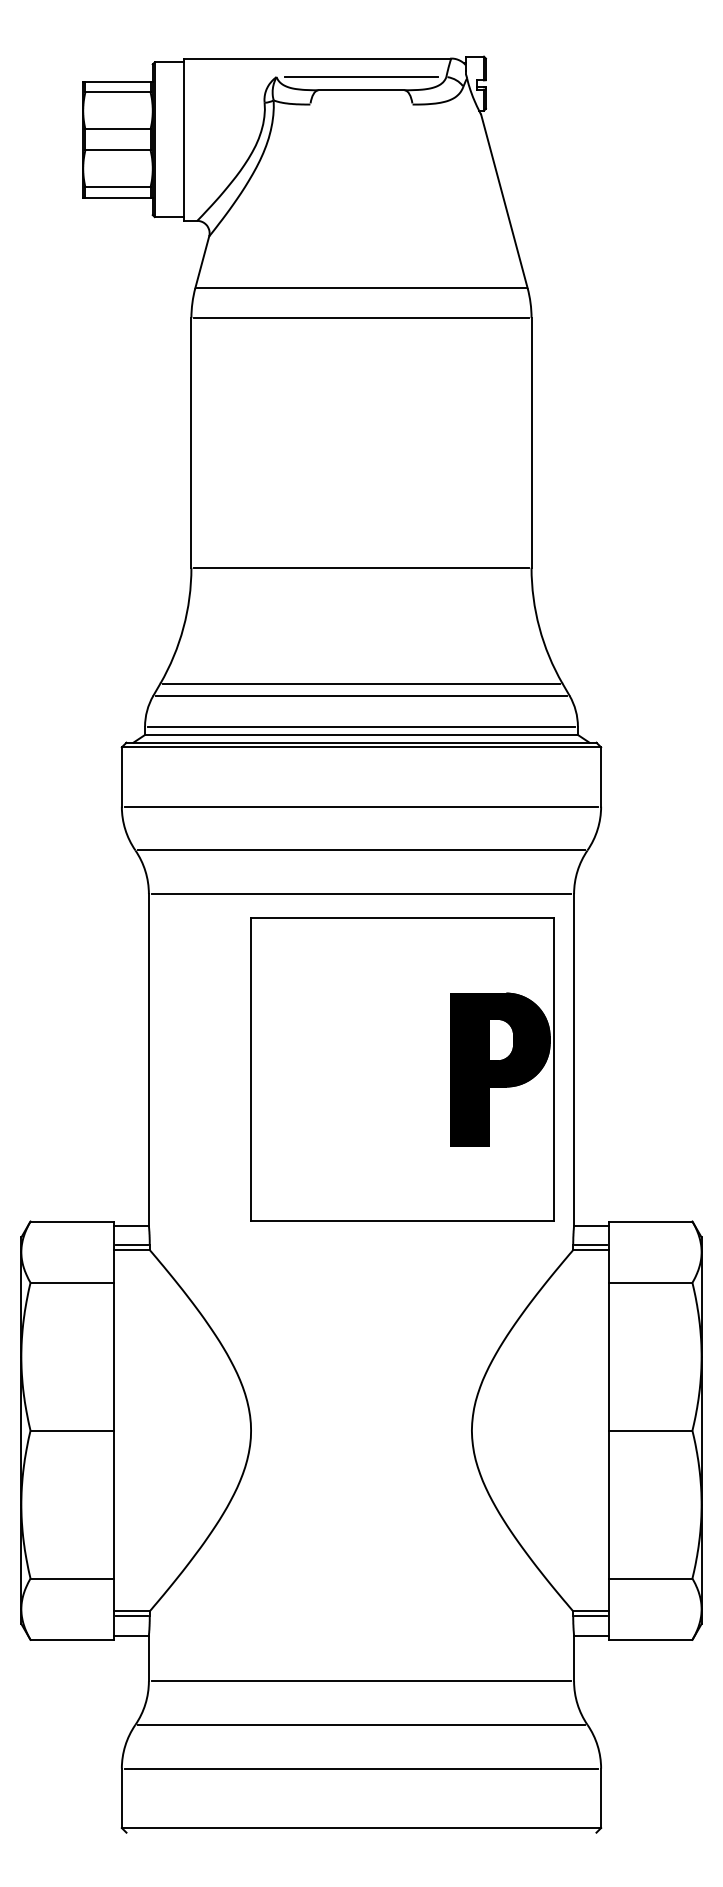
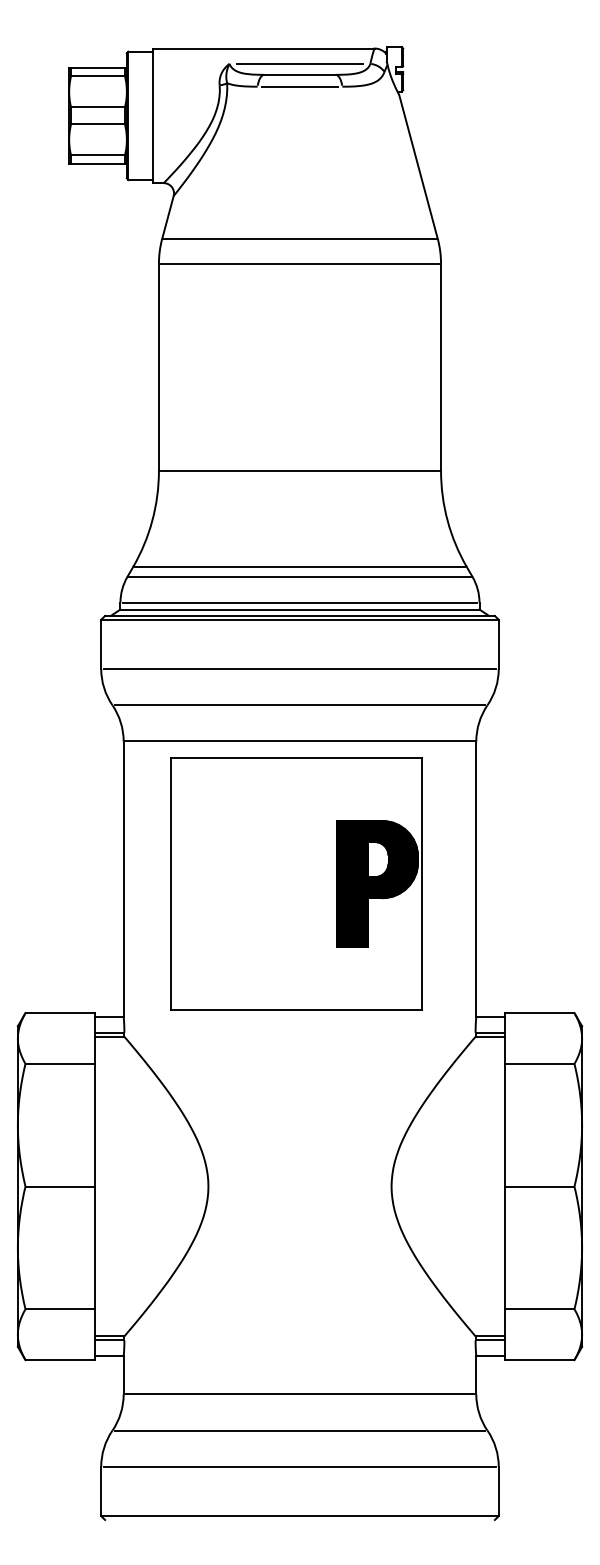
line: (360, 104) -> (299, 86), added
part: (403, 1068) -> (296, 883), moved

